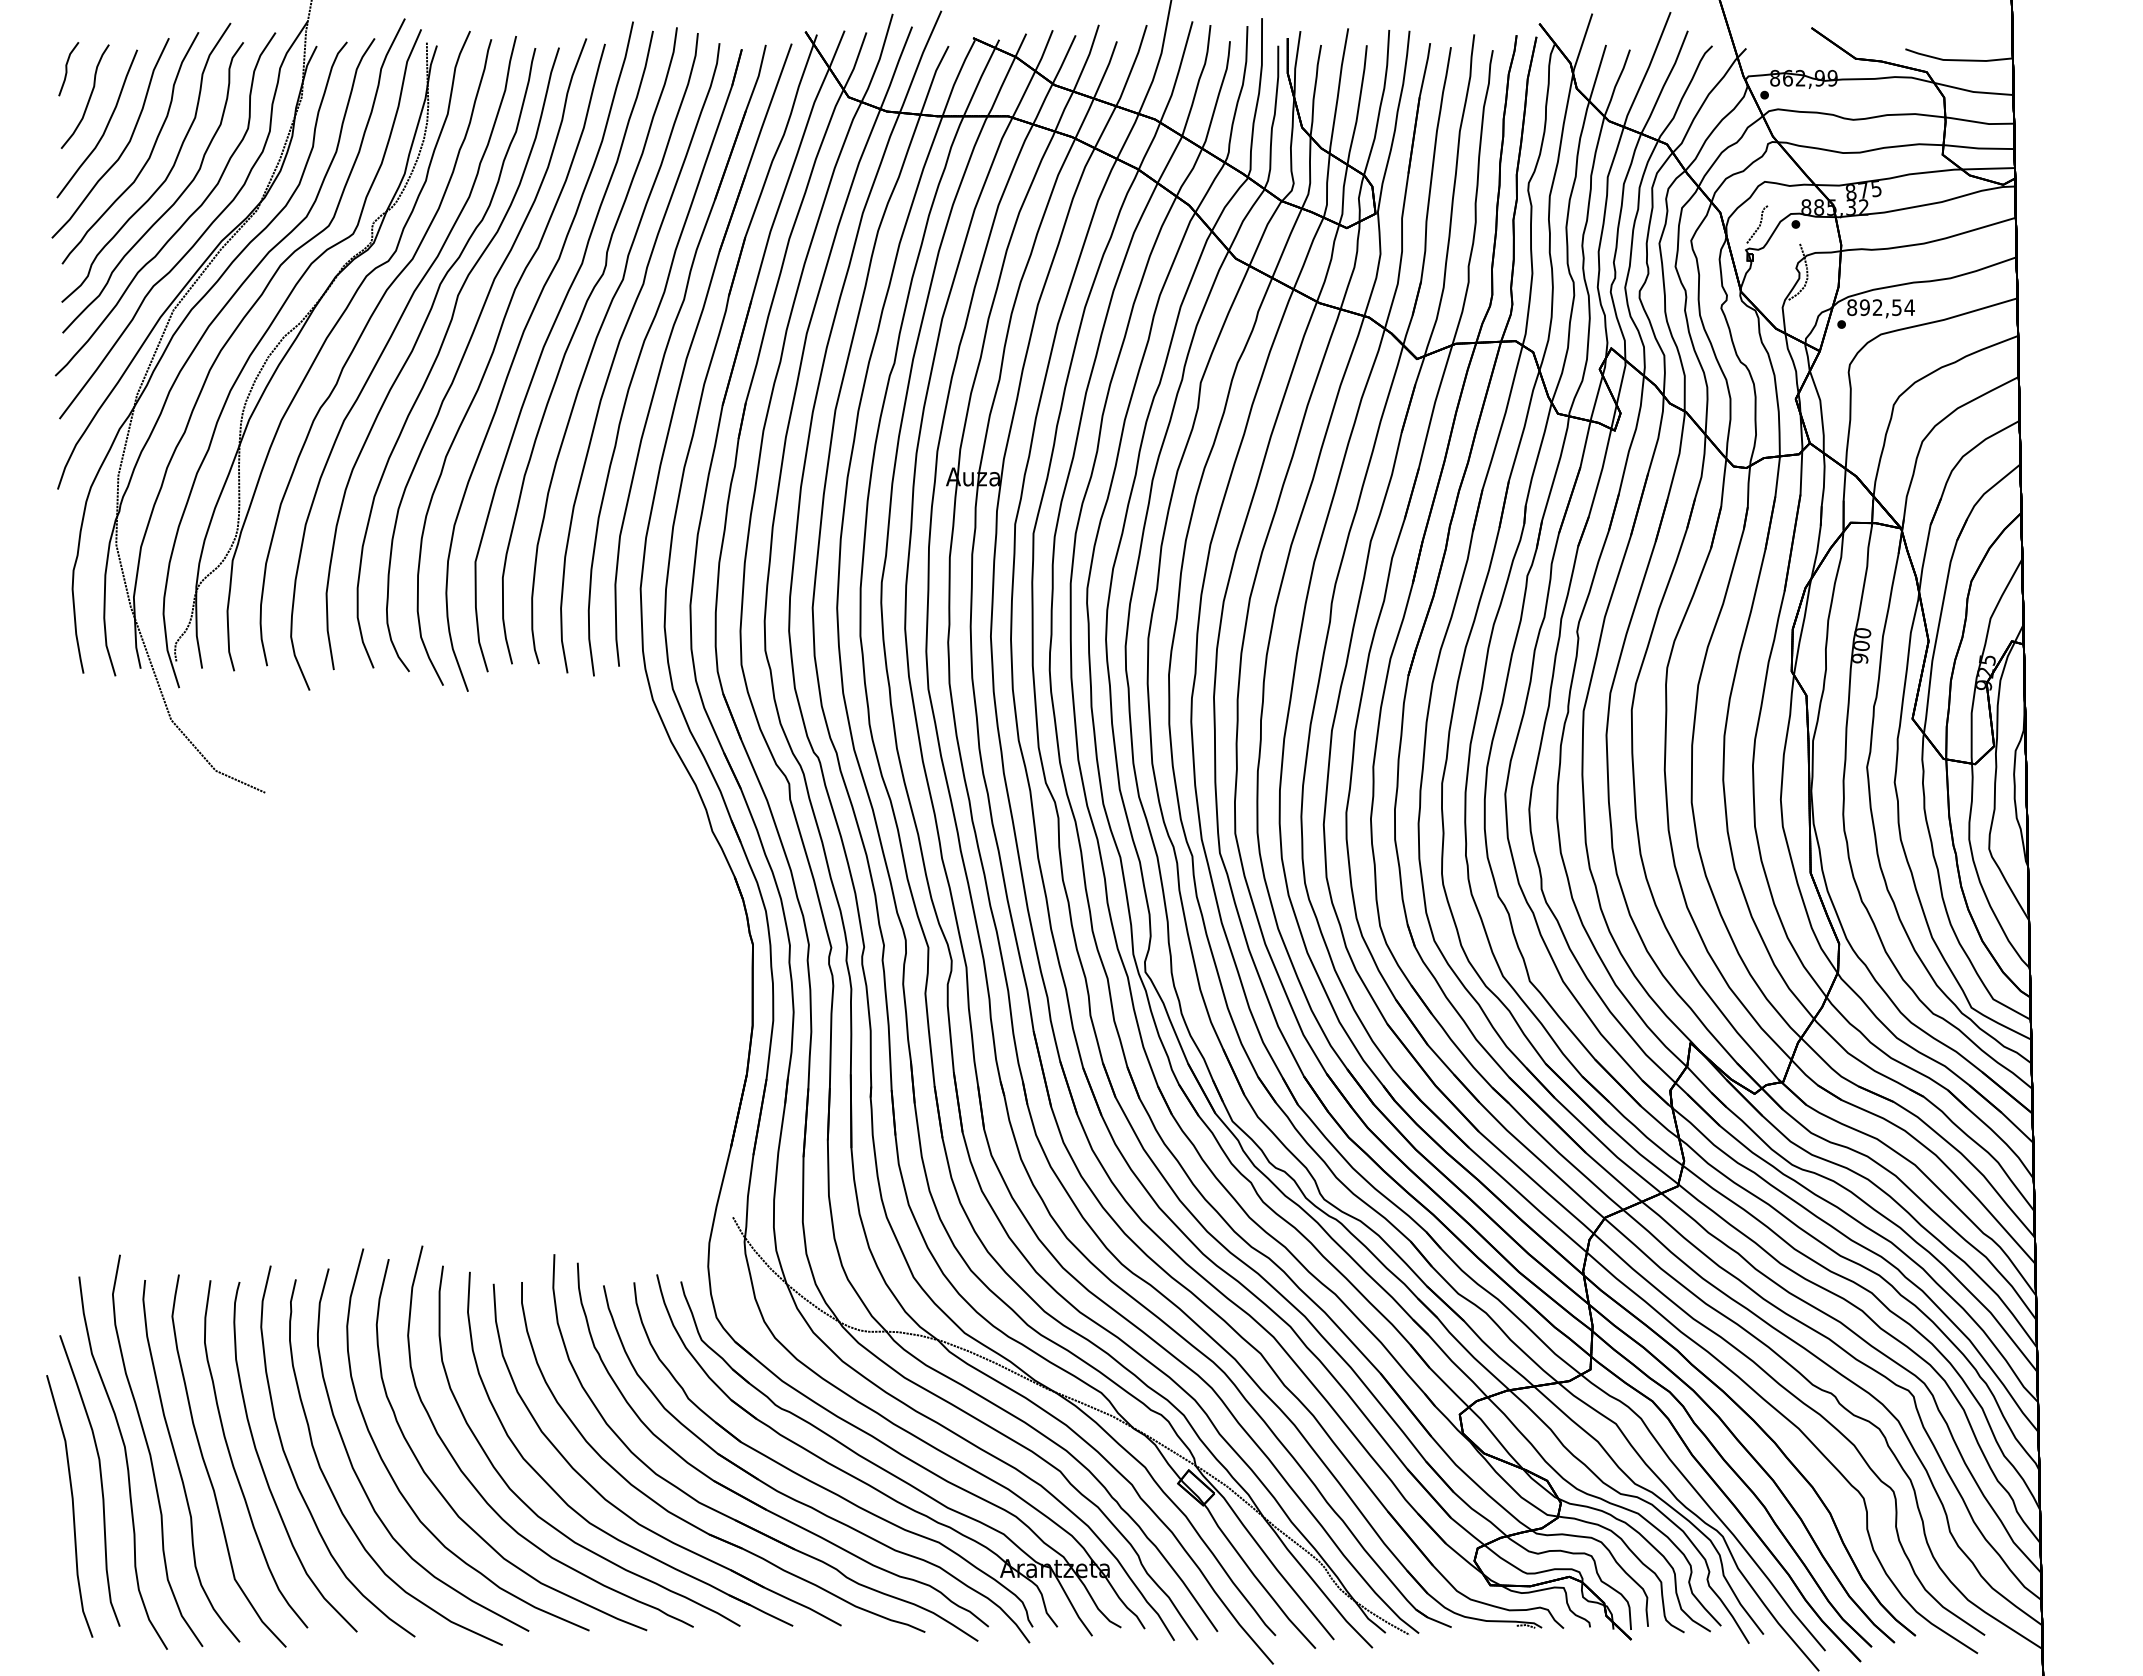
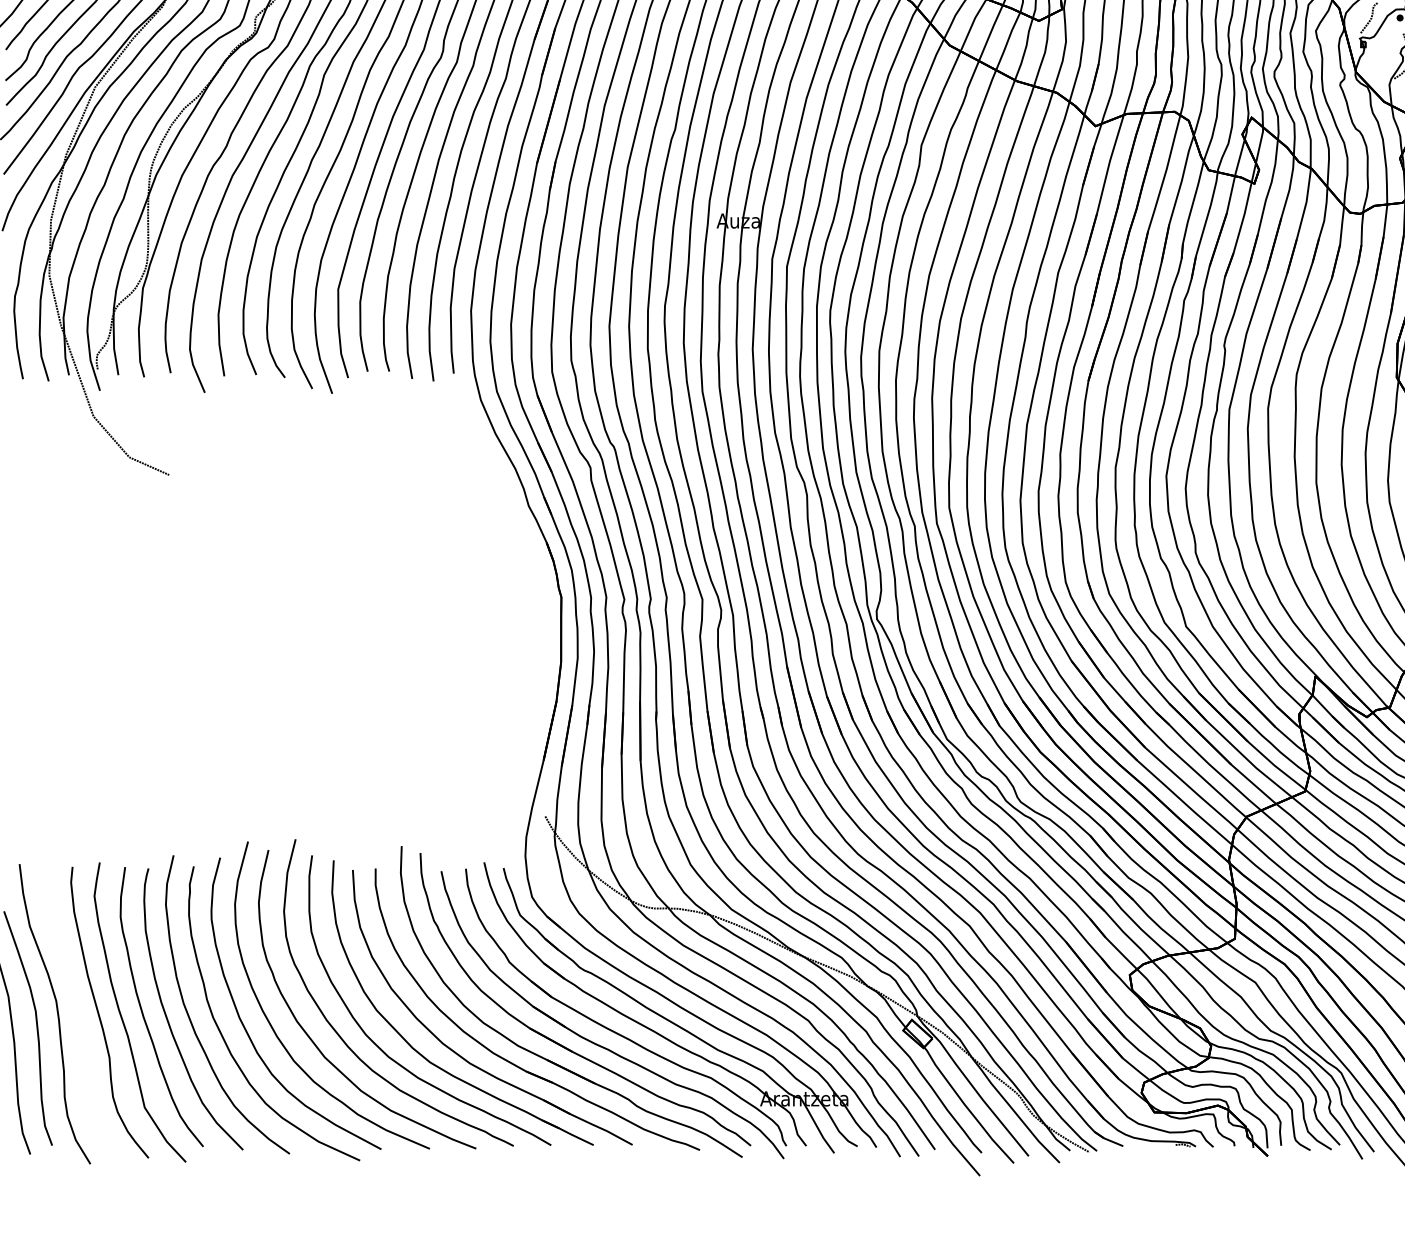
part: (150, 1451) -> (76, 1004), removed

